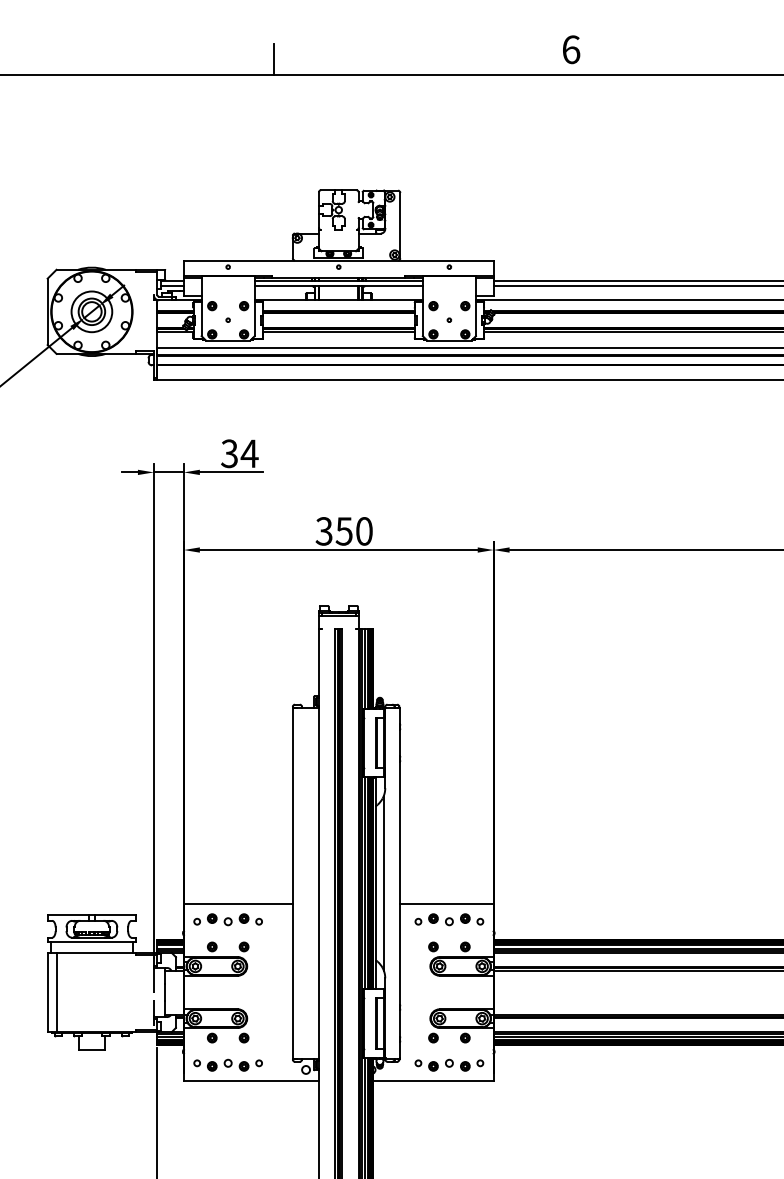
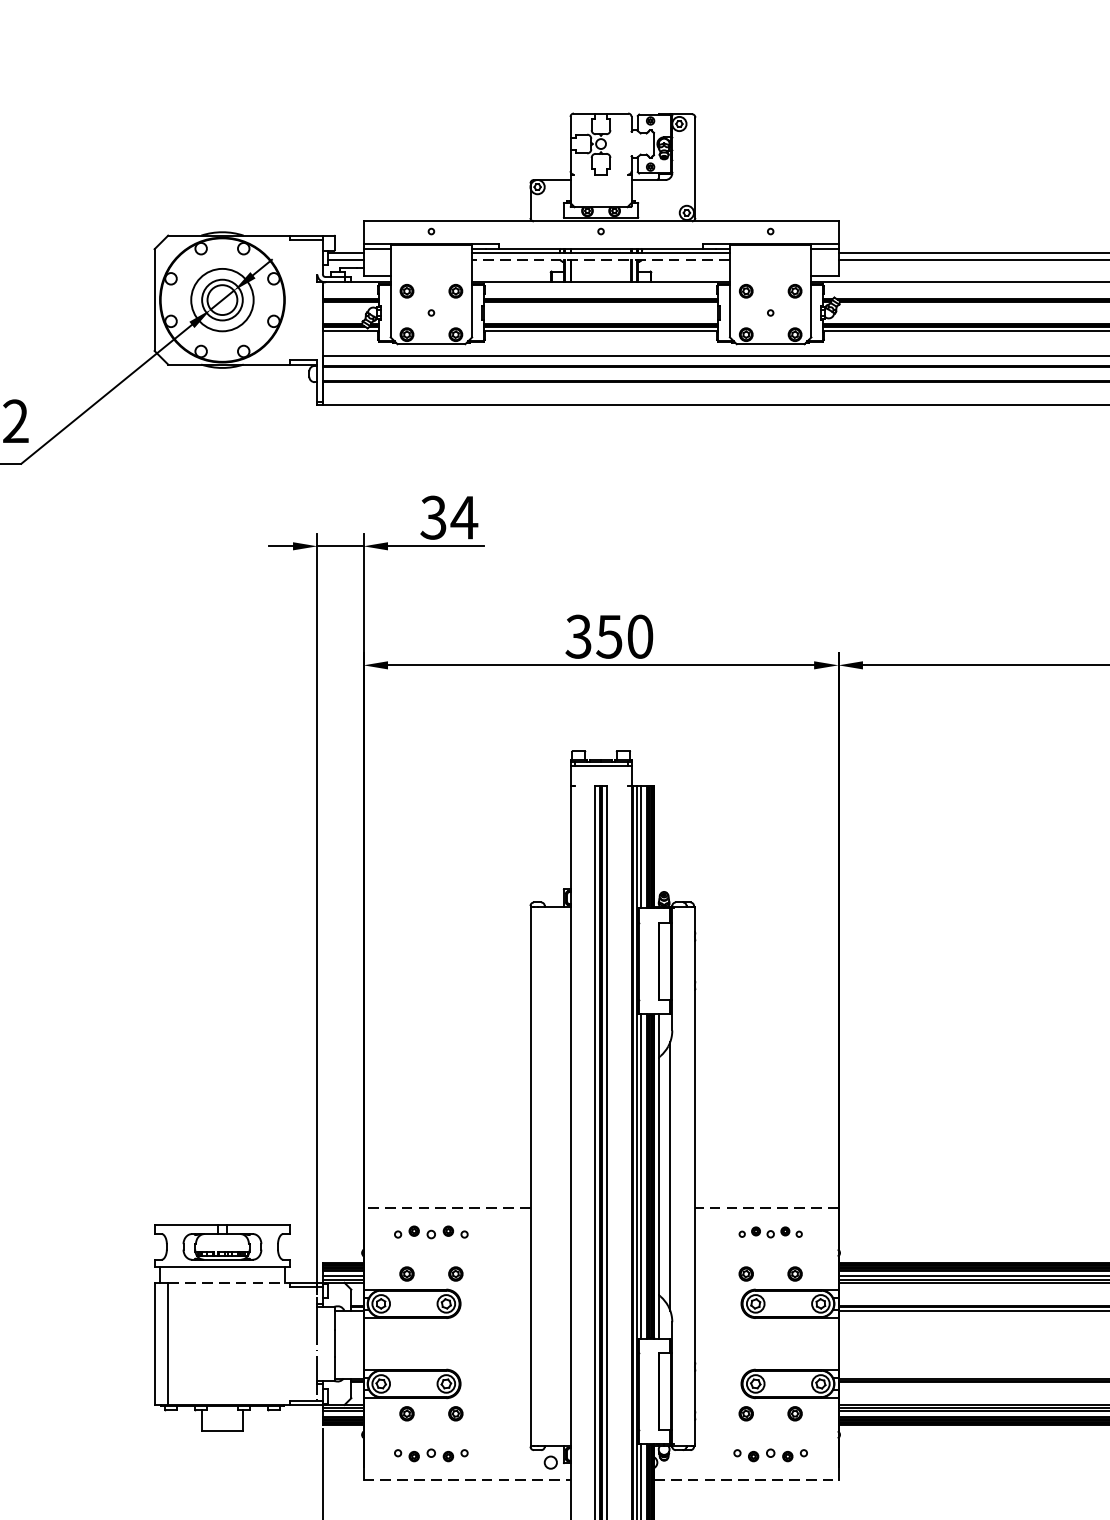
line: (338, 285) -> (600, 259), solid -> dashed
line: (237, 904) -> (445, 1208), solid -> dashed
line: (446, 904) -> (766, 1208), solid -> dashed
part: (227, 919) -> (430, 1231), size x0.7
part: (449, 919) -> (770, 1231), size x0.6
line: (96, 952) -> (229, 1282), solid -> dashed
part: (227, 1064) -> (430, 1454), size x0.7
part: (449, 1064) -> (770, 1454), size x0.7
line: (251, 1081) -> (467, 1480), solid -> dashed
line: (433, 1081) -> (746, 1480), solid -> dashed

